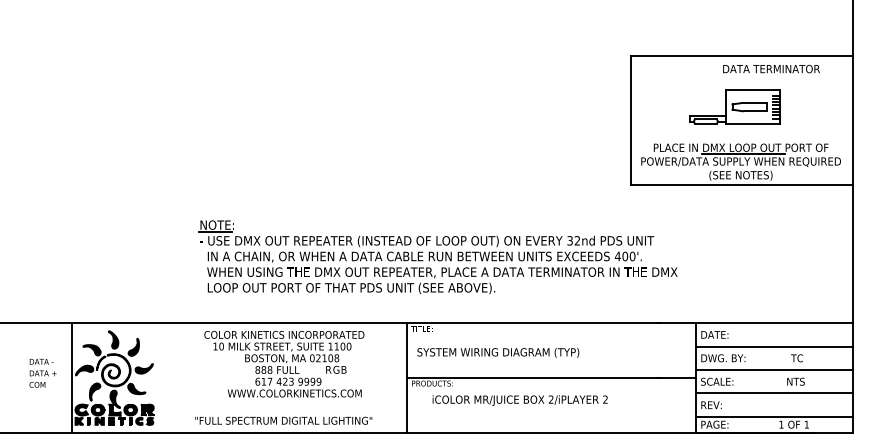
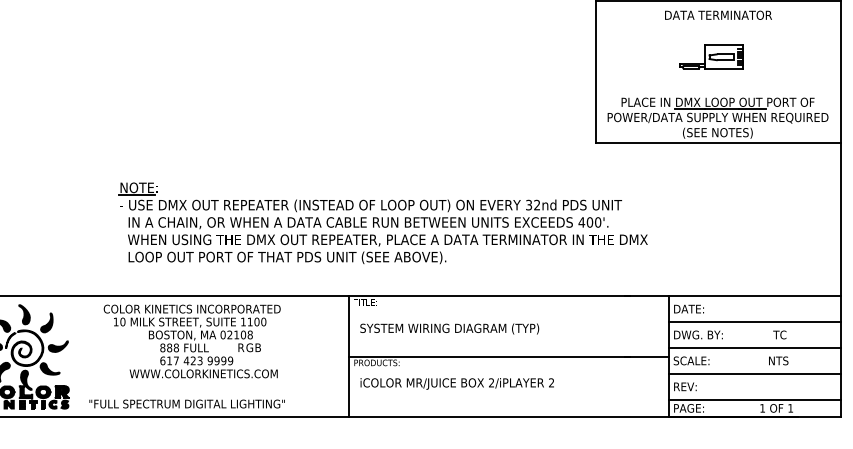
text: (771, 68) -> (718, 14), moved
part: (734, 106) -> (710, 56), size x0.62
text: (284, 364) -> (192, 341), moved
text: (519, 400) -> (456, 383), moved
text: (283, 420) -> (186, 403), moved

